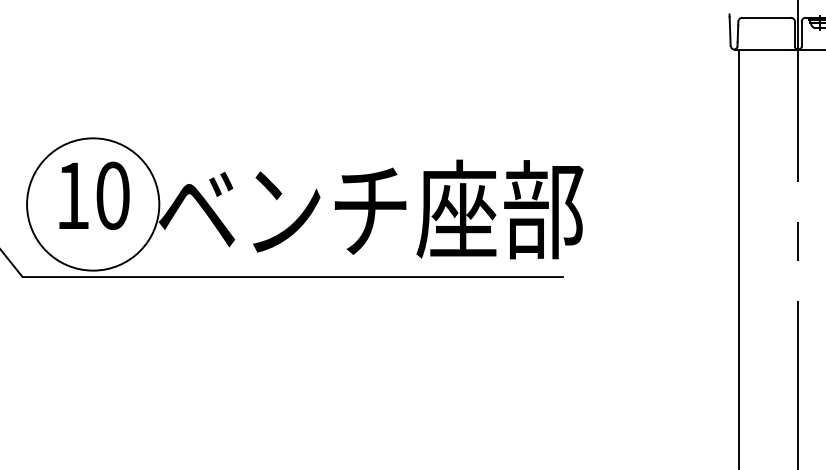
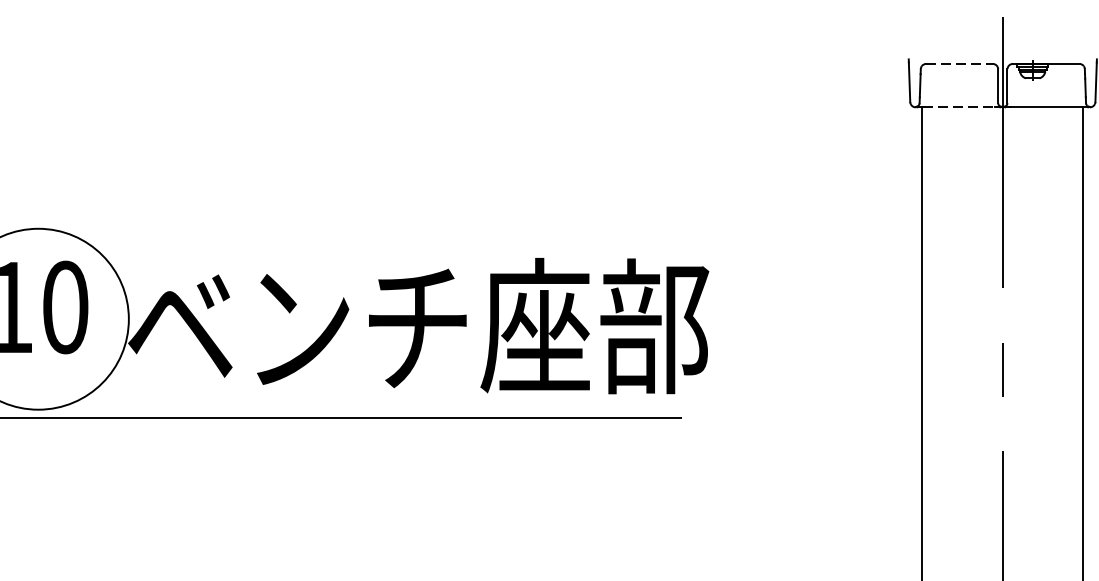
line: (767, 17) -> (960, 63), solid -> dashed
line: (766, 49) -> (959, 107), solid -> dashed

